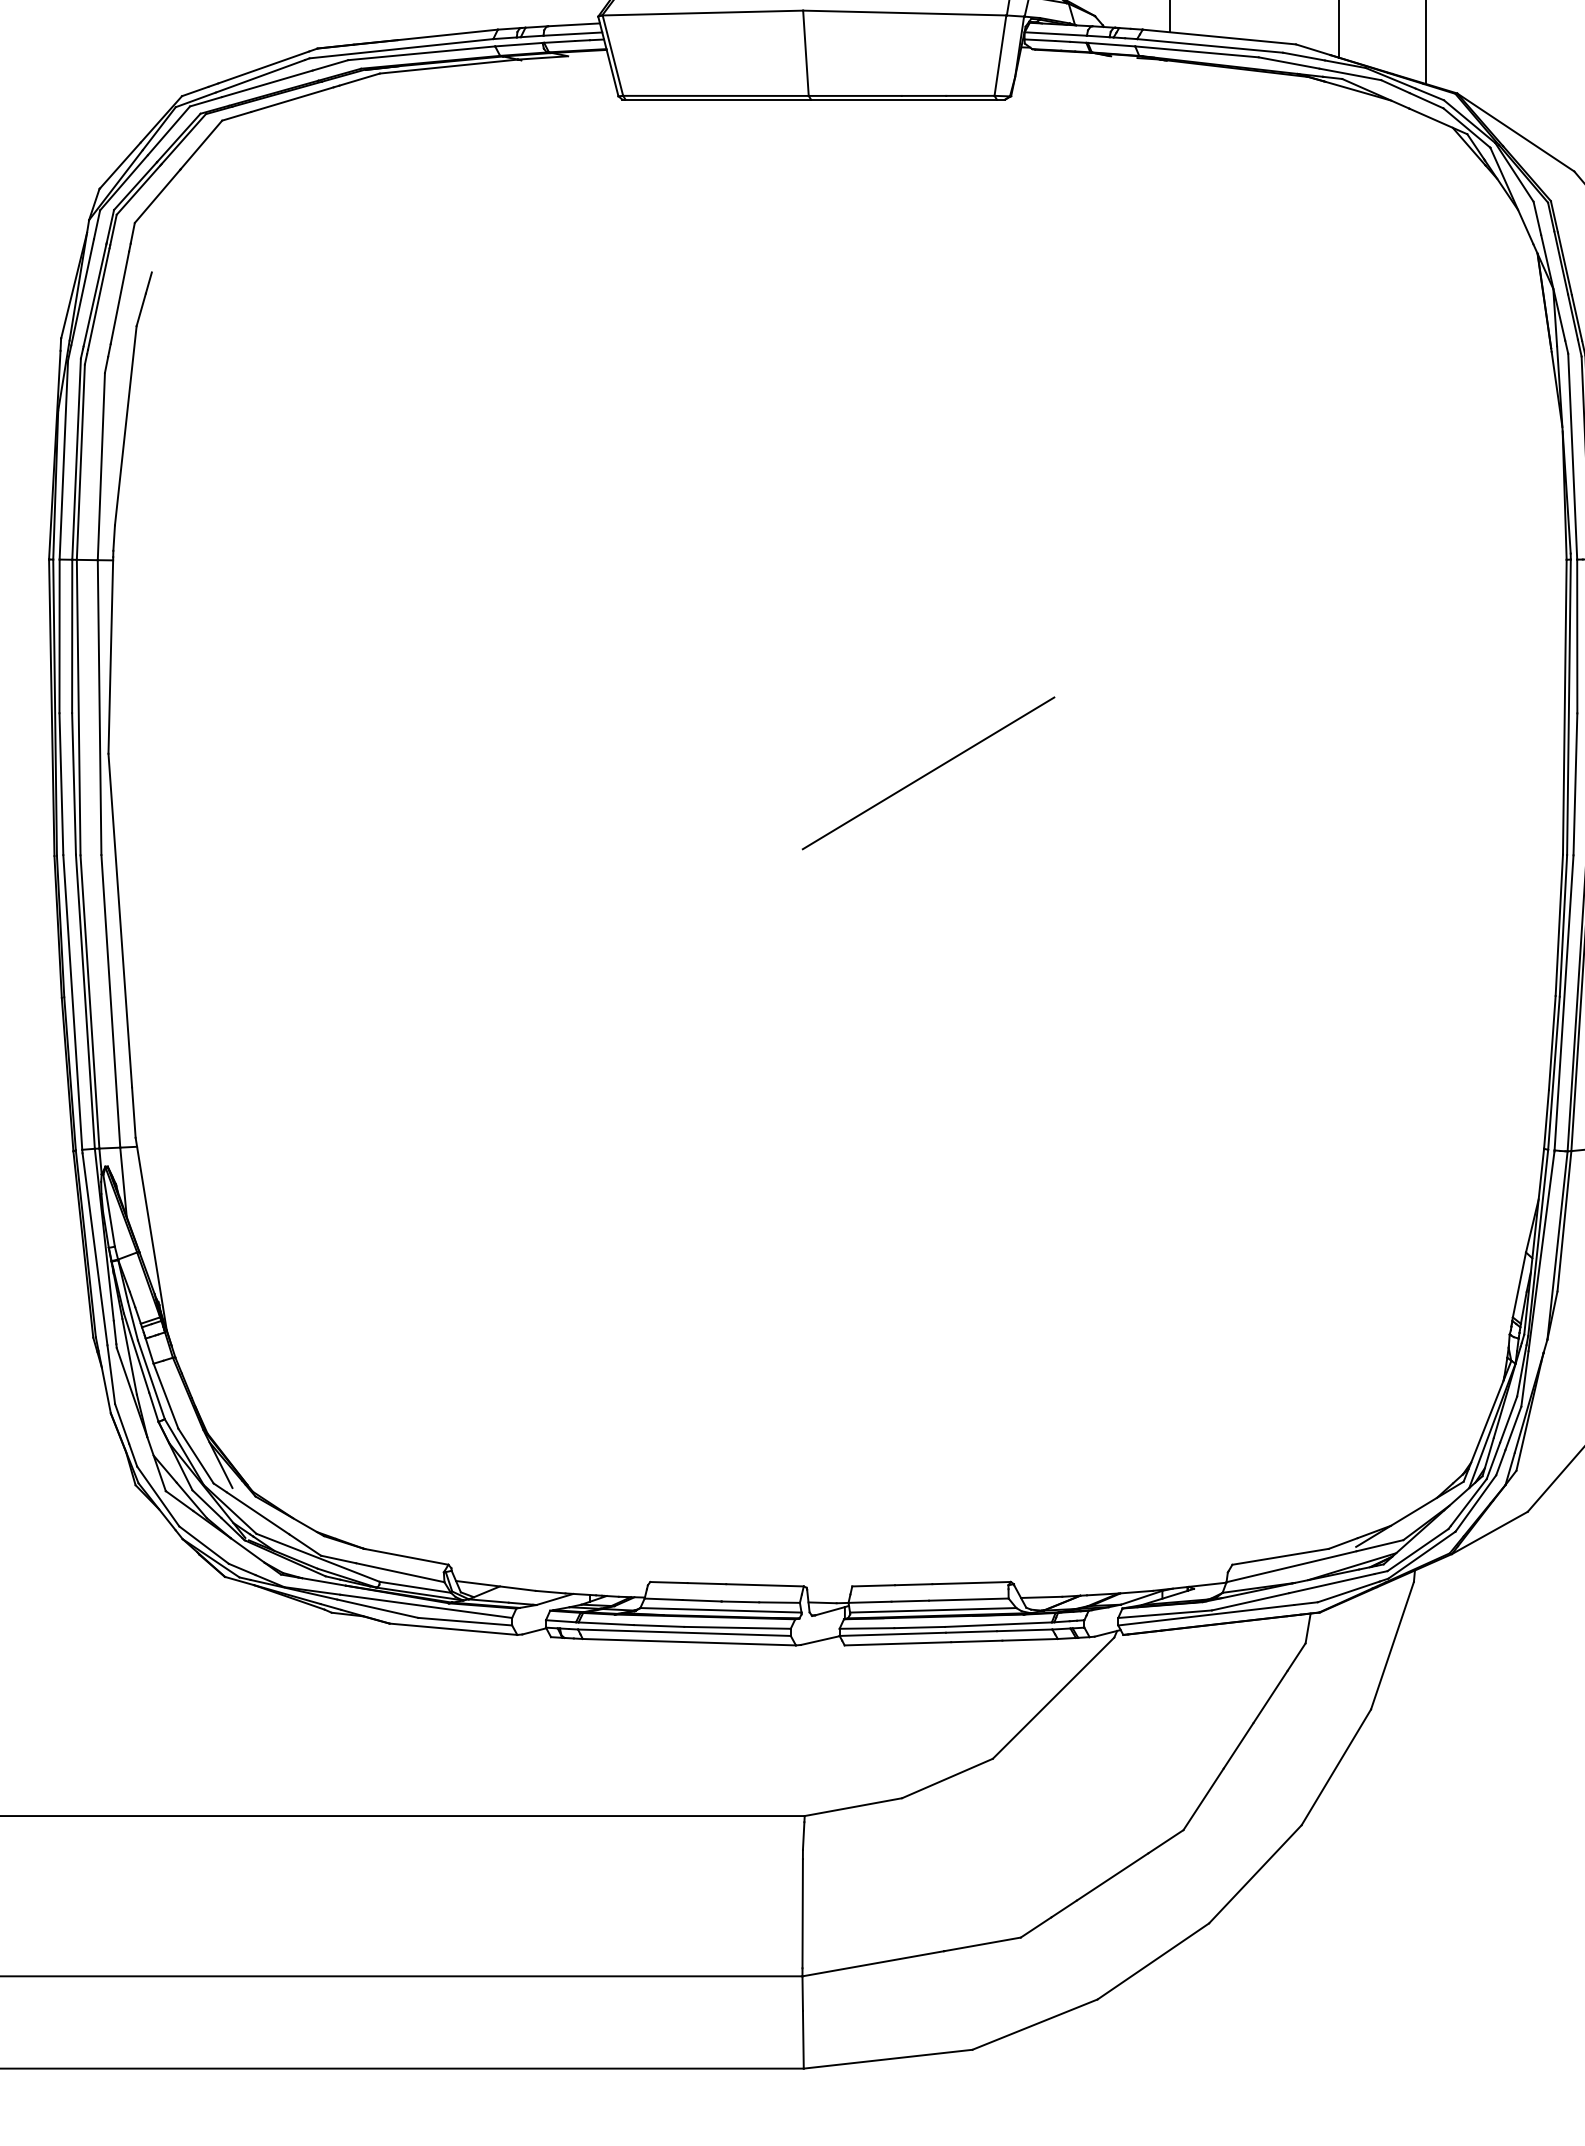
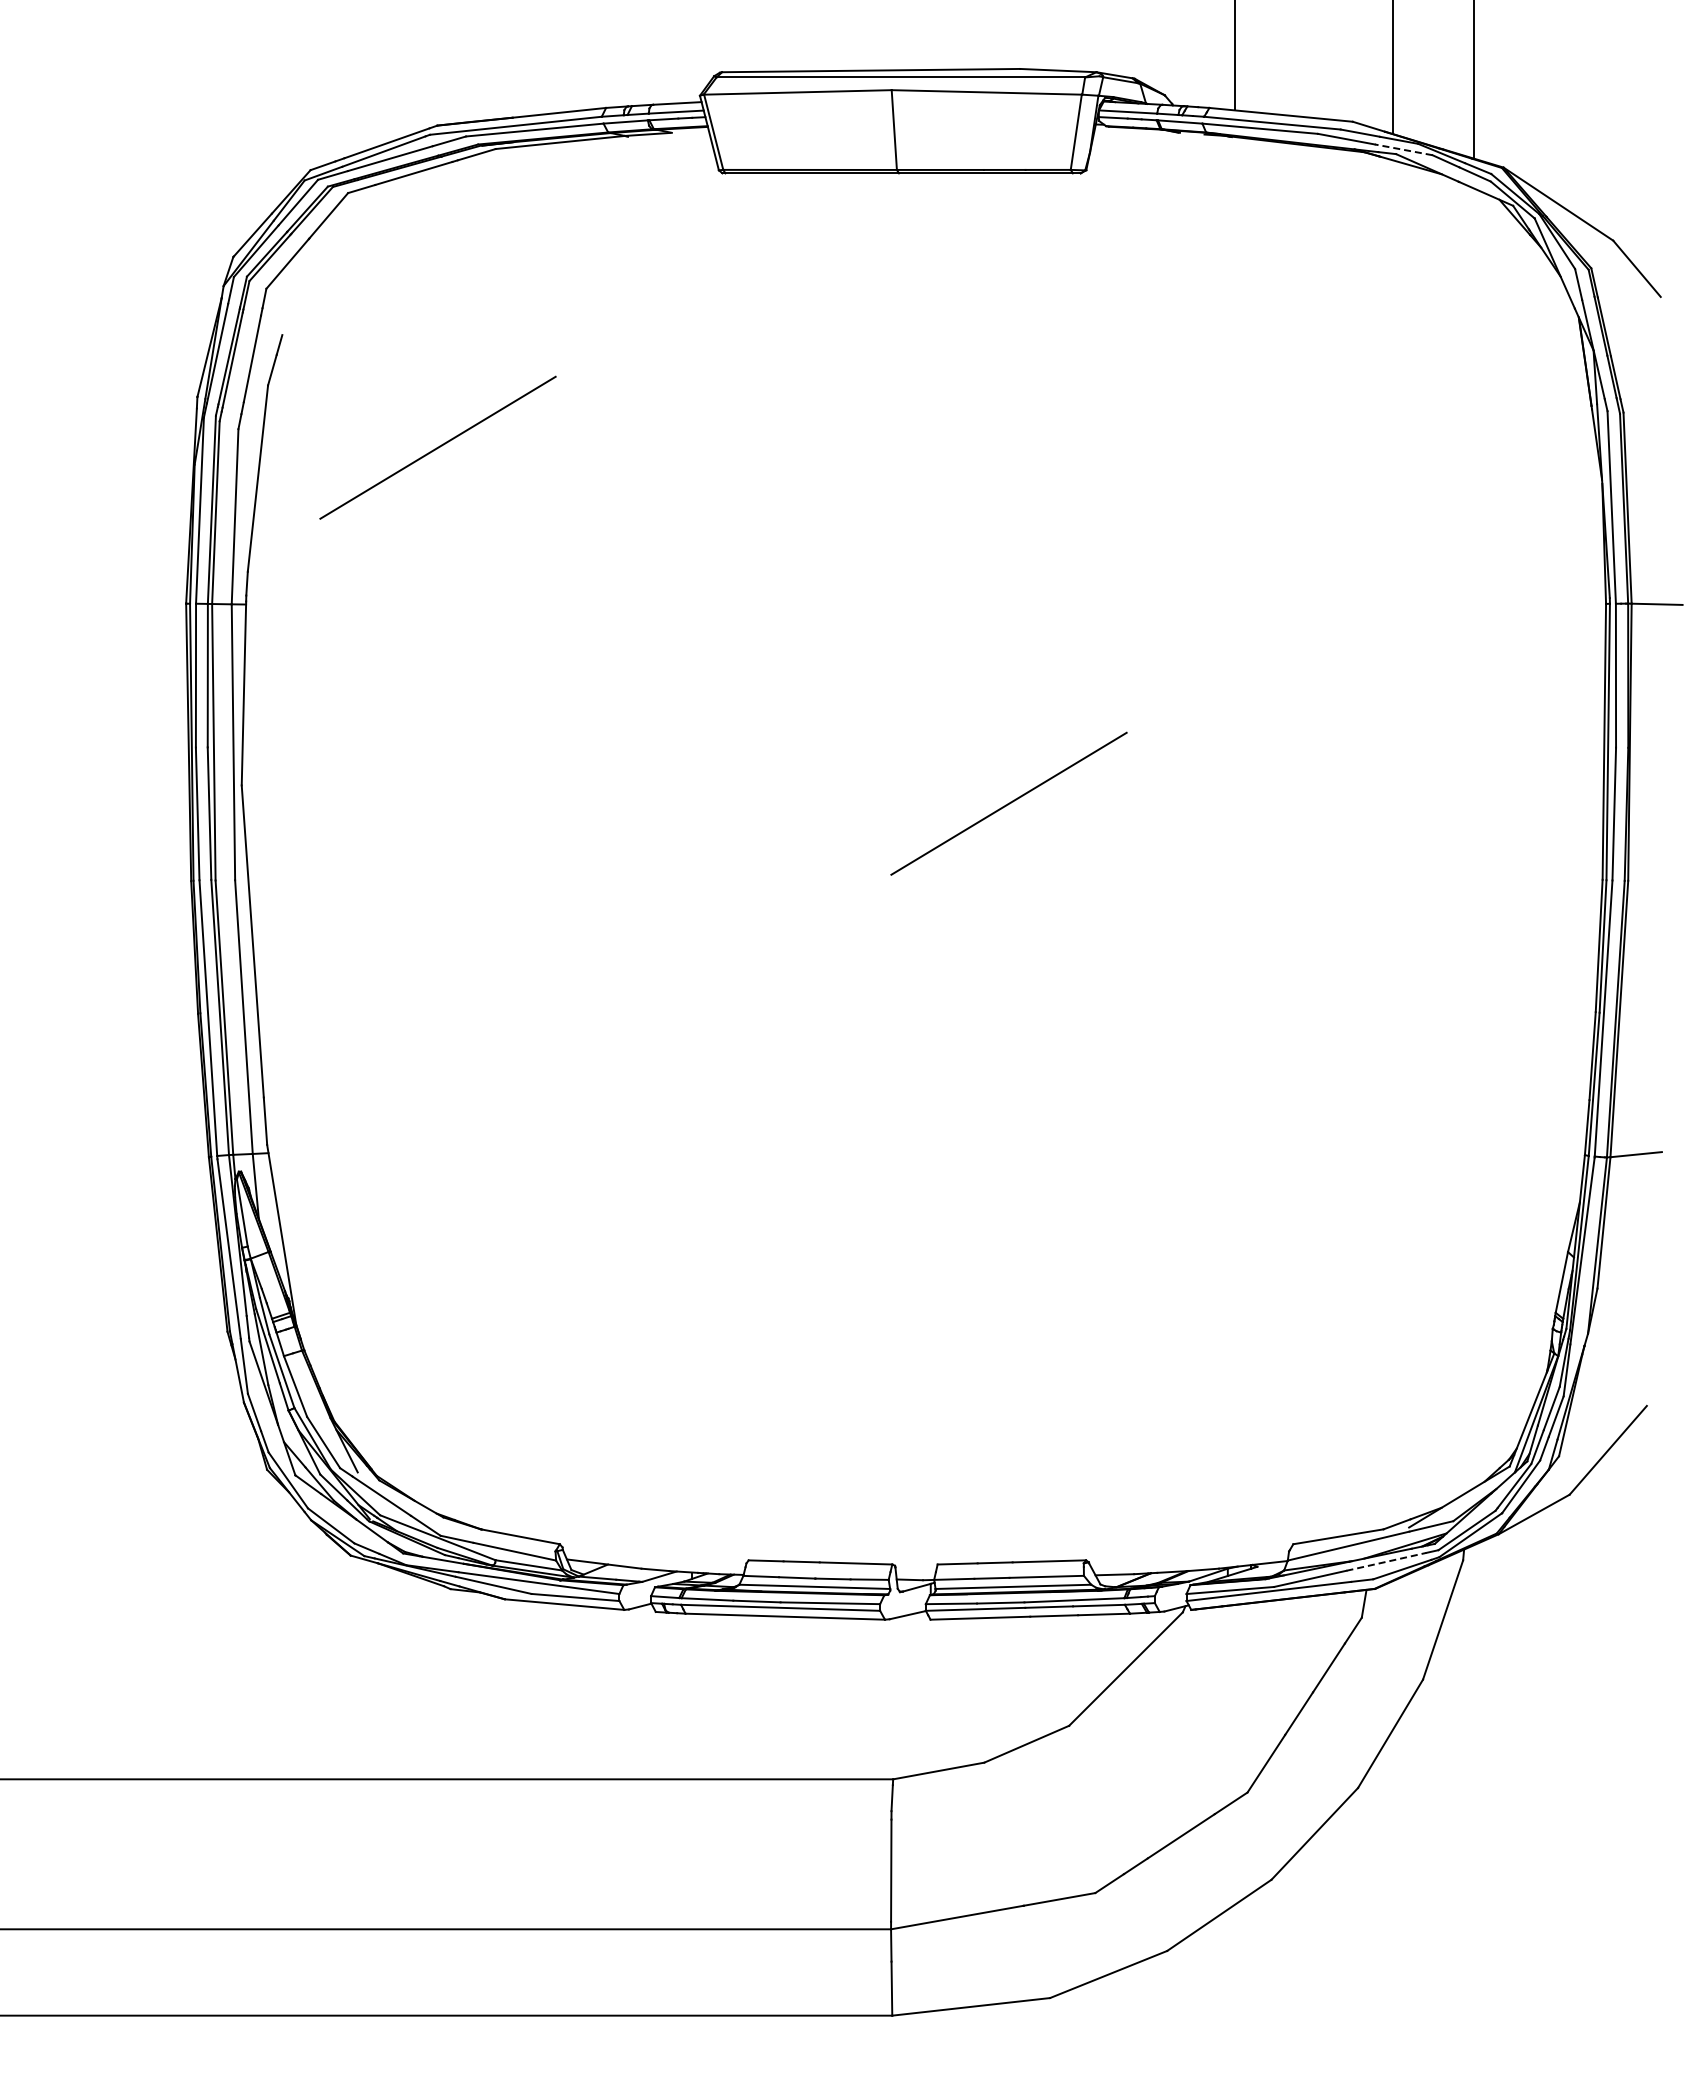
line: (1350, 74) -> (1403, 149), solid -> dashed
line: (317, 392) -> (437, 447), added
line: (1331, 1583) -> (1386, 1561), solid -> dashed

